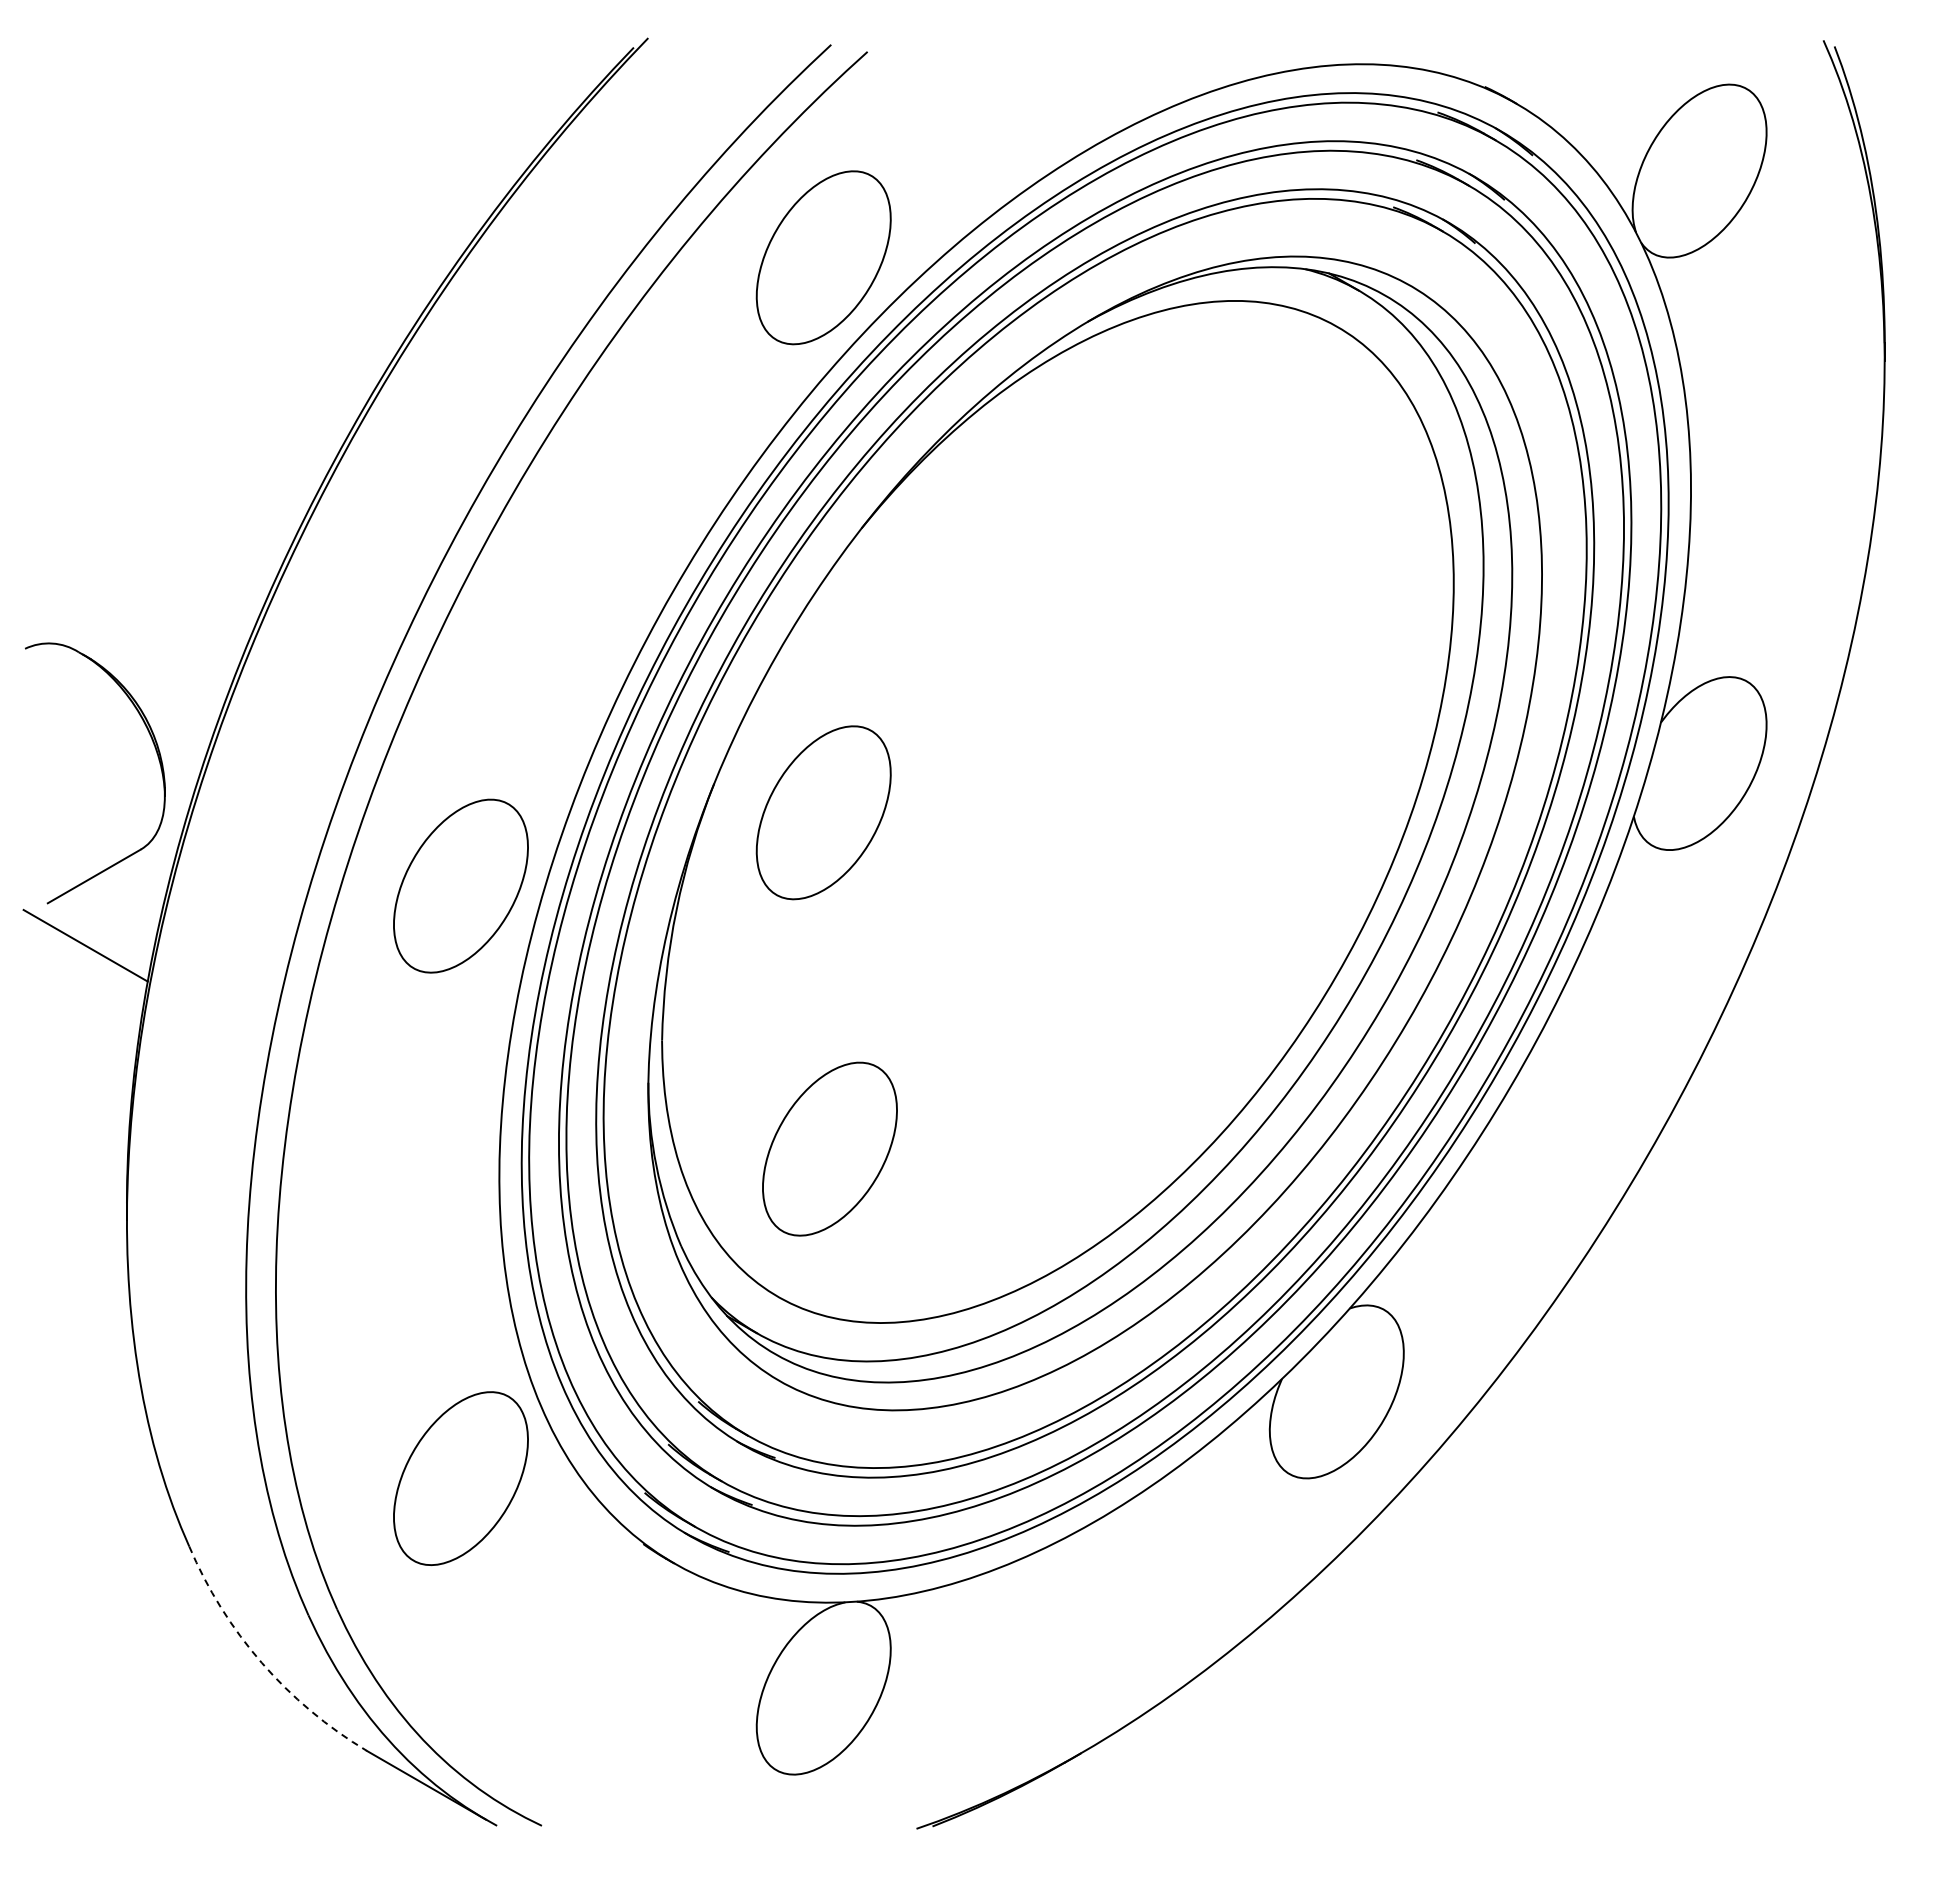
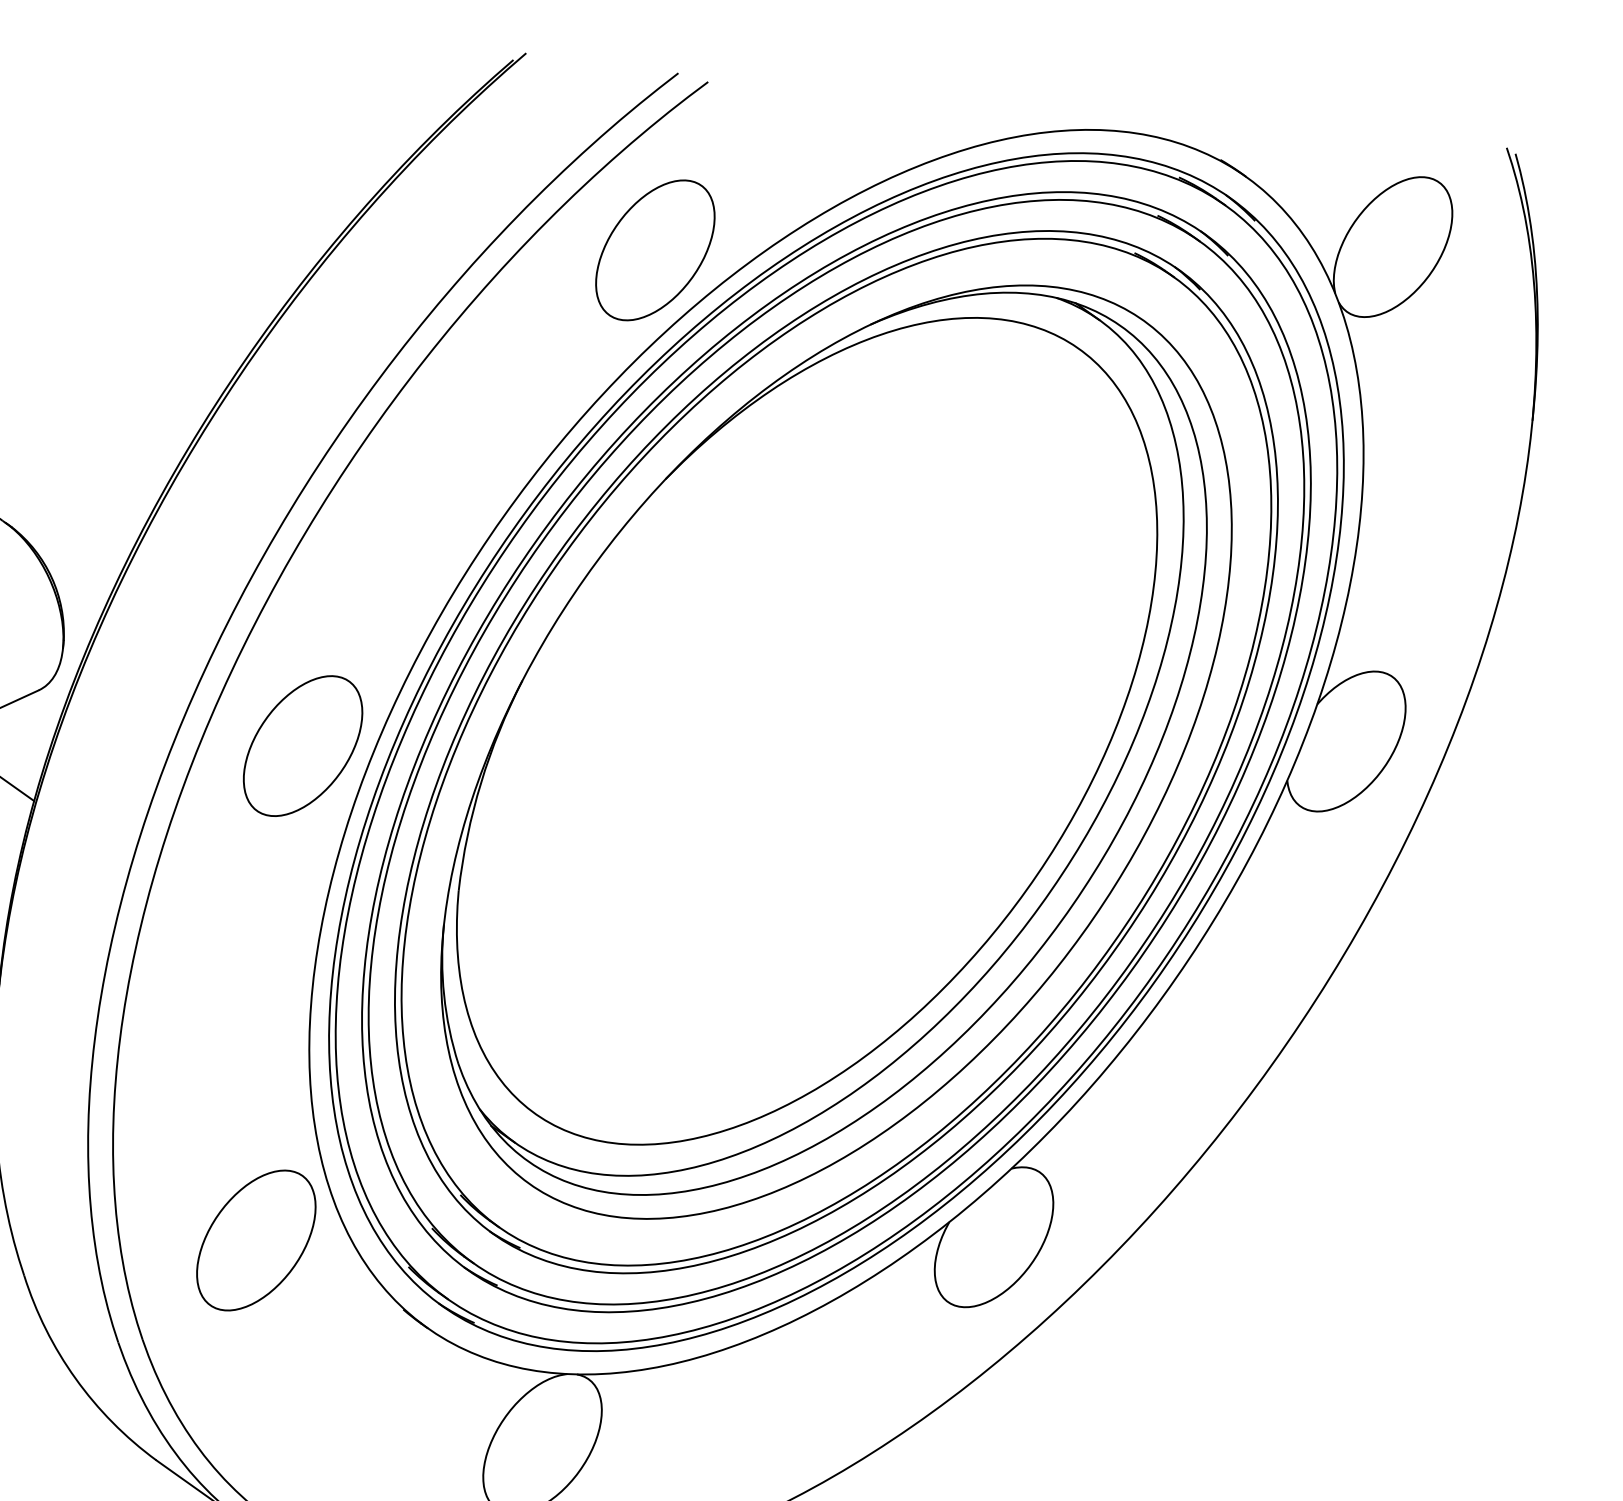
part: (823, 812) -> (611, 713), removed
part: (829, 1148) -> (589, 994), removed
arc: (261, 1662) -> (75, 1378), dashed -> solid

